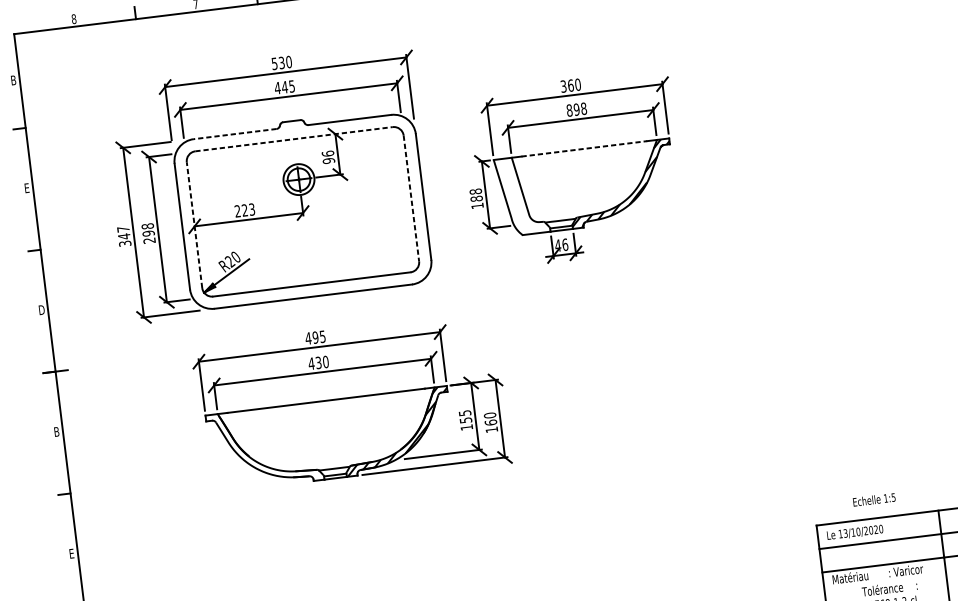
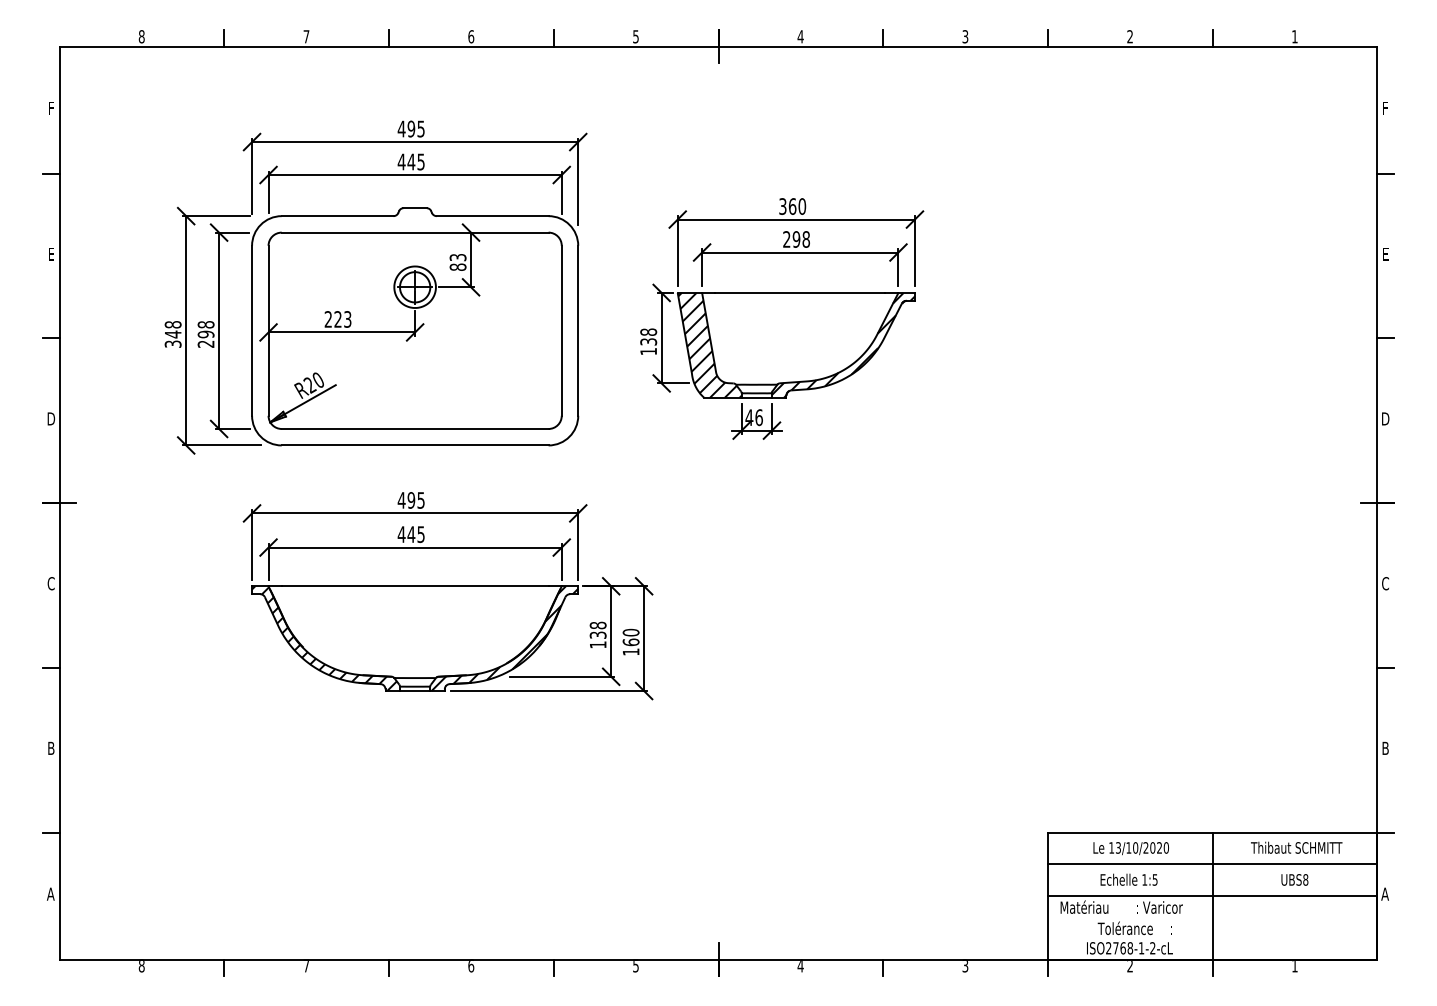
text: (281, 62) -> (410, 128), 530 -> 495
text: (13, 79) -> (51, 107), B -> F
text: (569, 110) -> (786, 239), 898 -> 298
line: (235, 134) -> (337, 216), dashed -> solid
line: (294, 139) -> (415, 232), dashed -> solid
line: (584, 148) -> (800, 292), dashed -> solid
text: (328, 157) -> (457, 262), 96 -> 83
hatch: (521, 195) -> (709, 344), added
text: (476, 198) -> (648, 341), 188 -> 138
line: (411, 199) -> (561, 331), dashed -> solid
line: (194, 224) -> (268, 330), dashed -> solid
text: (122, 229) -> (172, 324), 347 -> 348
text: (321, 362) -> (415, 534), 430 -> 445
text: (464, 416) -> (597, 629), 155 -> 138
text: (56, 431) -> (50, 583), B -> C
hatch: (263, 447) -> (324, 638), added
text: (873, 499) -> (1128, 879), moved
text: (854, 532) -> (1130, 848), moved
text: (71, 553) -> (51, 747), E -> B

